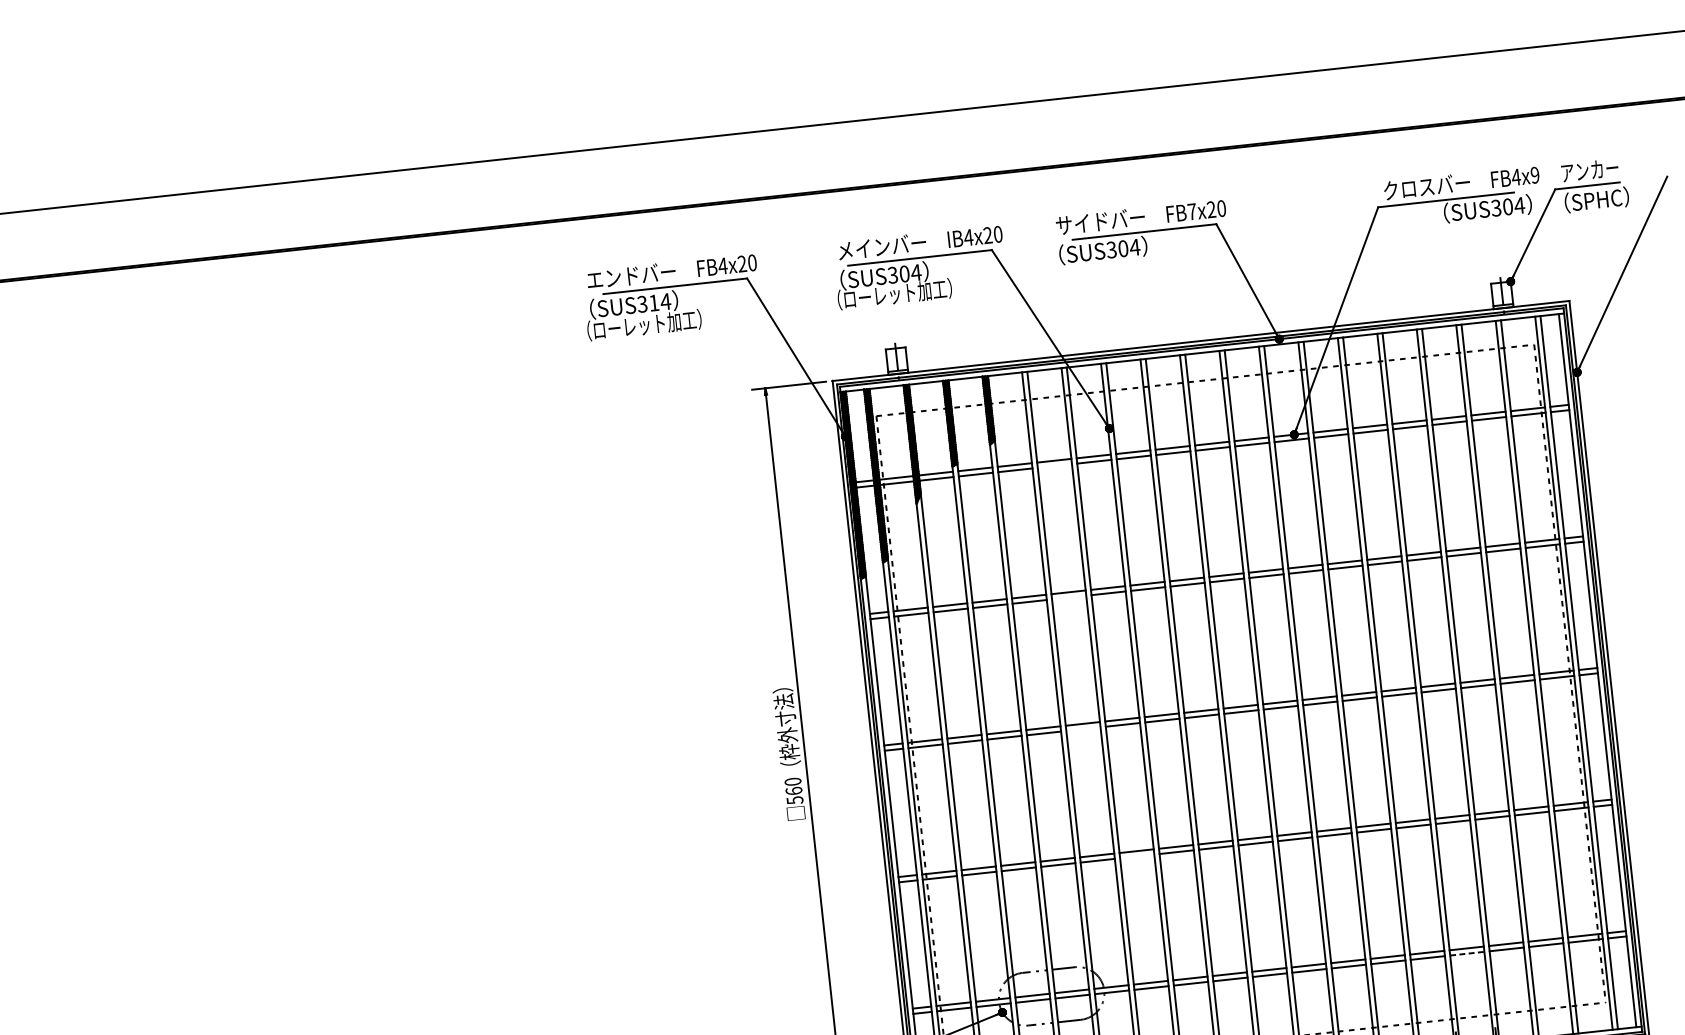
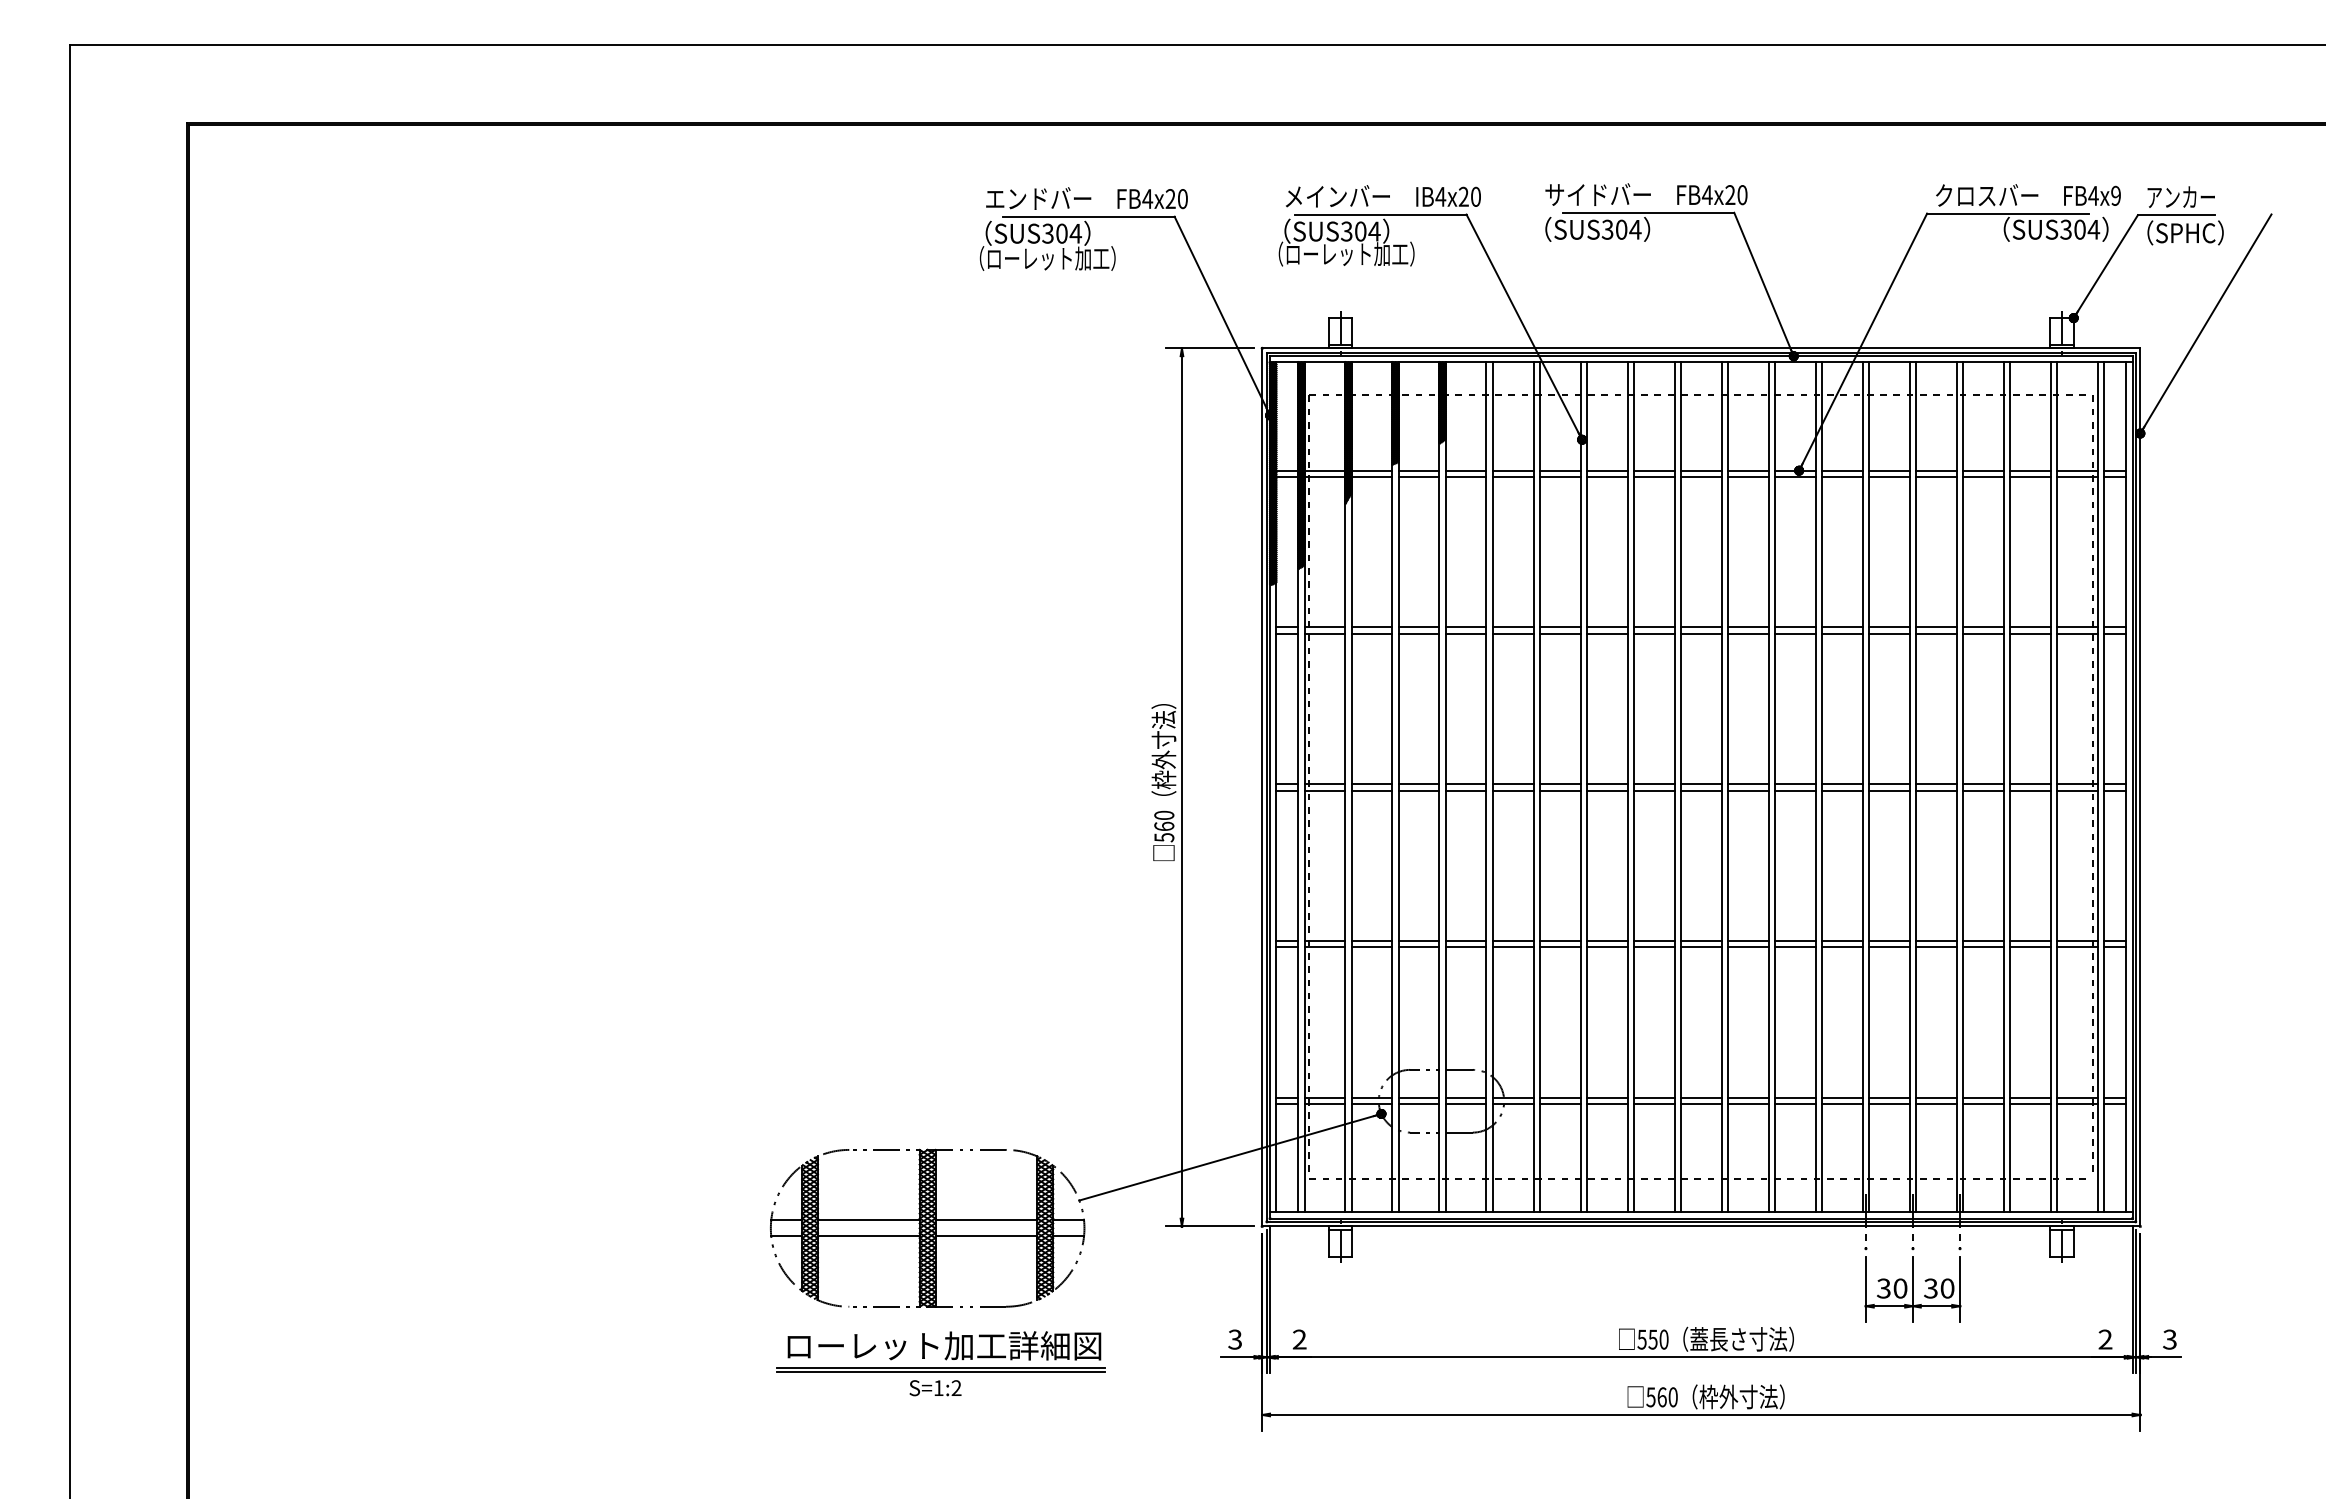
text: (1191, 211) -> (1706, 194), FB7x20 -> FB4x20
text: (653, 302) -> (1061, 233), SUS314 -> SUS304
line: (1054, 465) -> (1512, 476), added
line: (1068, 597) -> (1512, 633), added
line: (1082, 729) -> (1512, 790), added
line: (1136, 856) -> (1559, 947), added
line: (1468, 953) -> (1937, 1104), dashed -> solid

